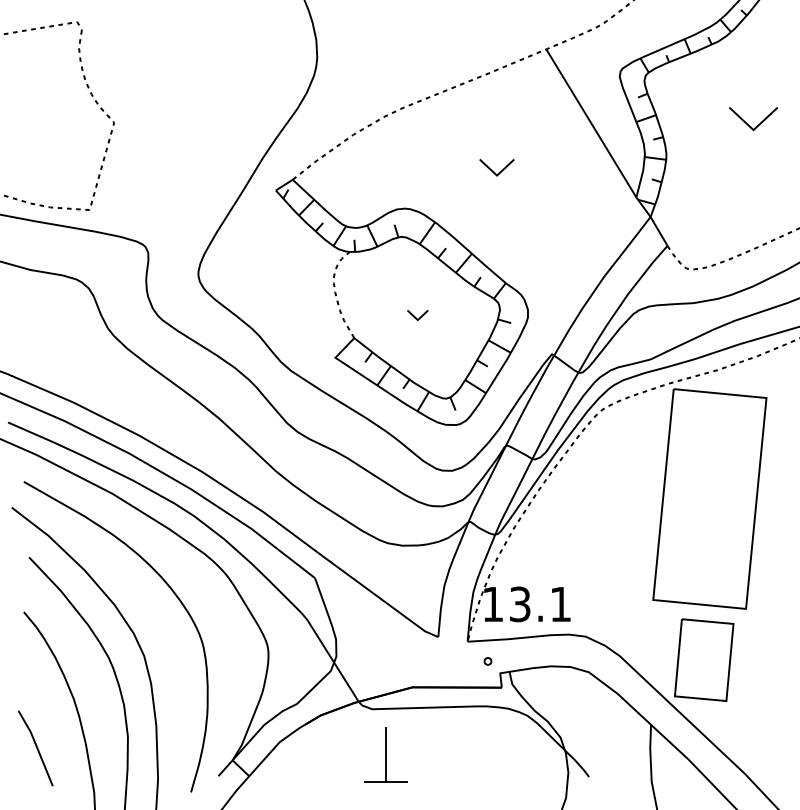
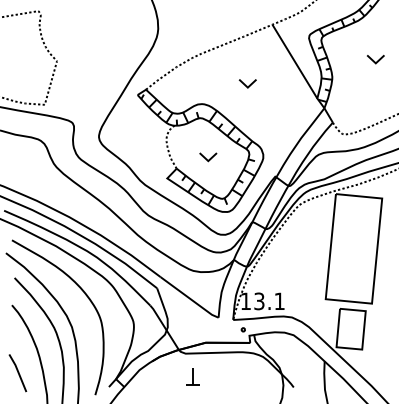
part: (753, 119) -> (375, 59), size x0.71
part: (418, 315) -> (208, 157), size x1.67
part: (385, 755) -> (192, 376), size x0.62

